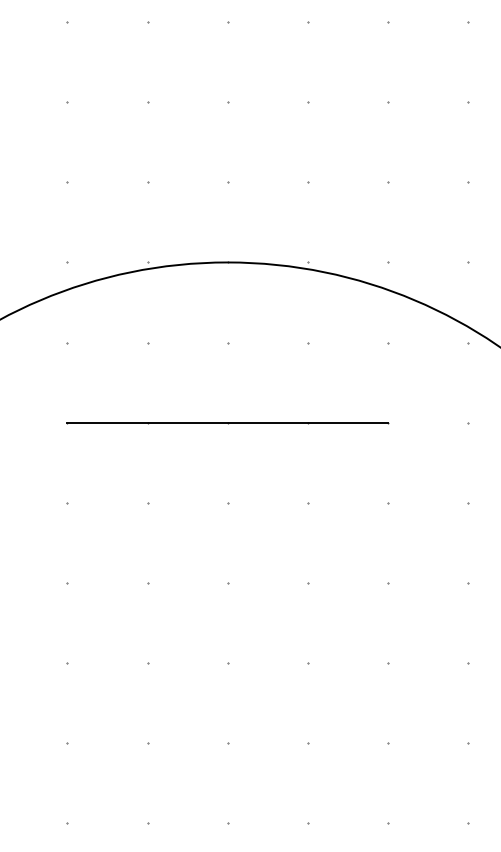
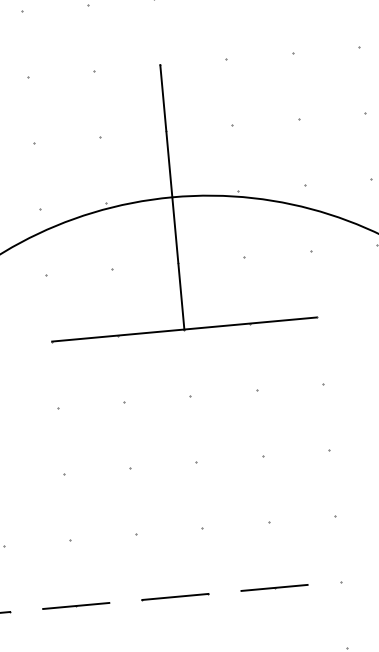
line: (227, 262) -> (172, 197), added
line: (67, 743) -> (76, 606), added
line: (187, 743) -> (175, 597), added
line: (307, 743) -> (274, 588), added

